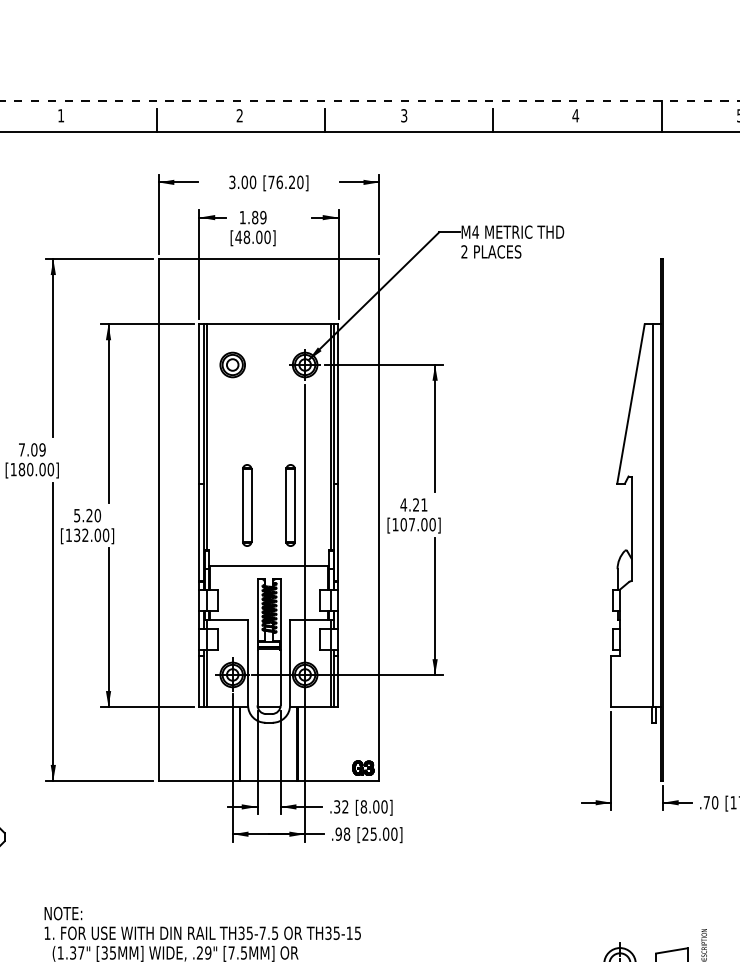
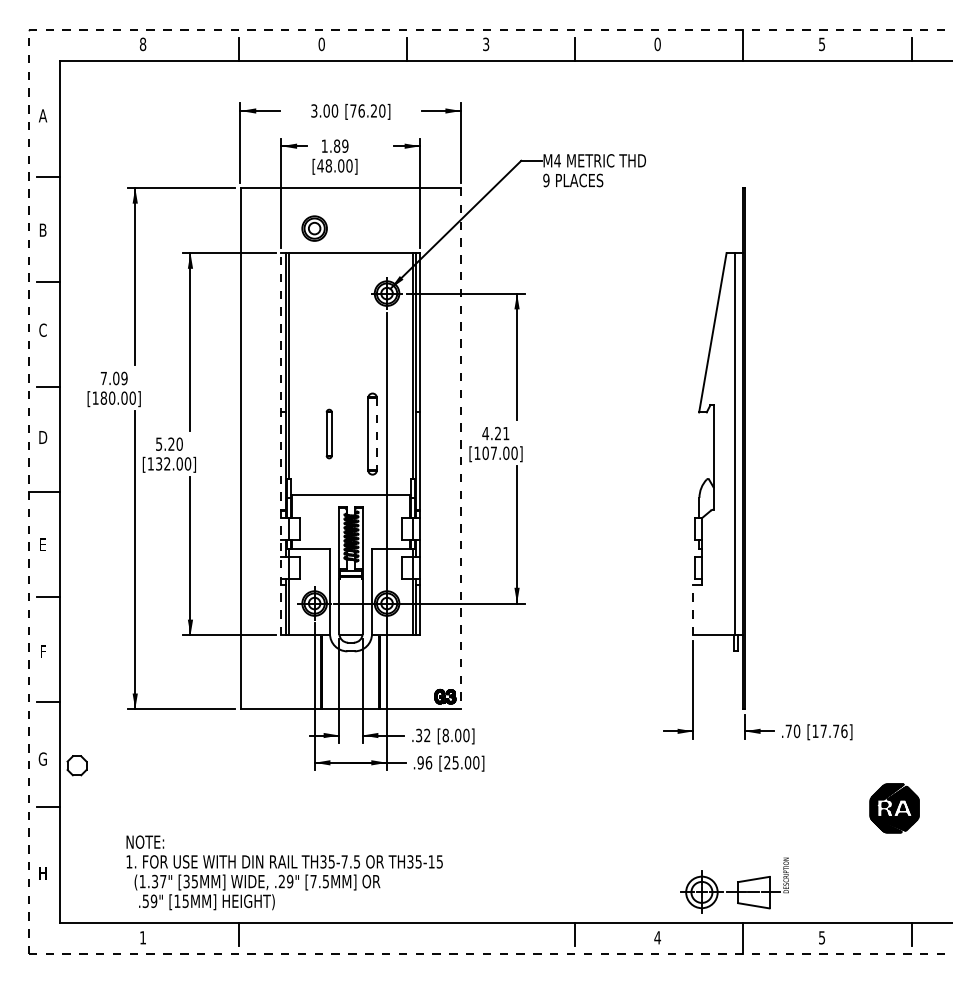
text: (60, 115) -> (142, 44), 1 -> 8
text: (239, 115) -> (321, 44), 2 -> 0
text: (575, 115) -> (657, 44), 4 -> 0
text: (464, 251) -> (546, 180), 2 -> 9
part: (232, 364) -> (314, 228), moved
part: (247, 504) -> (329, 433), size x0.6
line: (294, 505) -> (376, 434), solid -> dashed
line: (199, 514) -> (281, 443), solid -> dashed
line: (379, 519) -> (461, 448), solid -> dashed
line: (611, 680) -> (693, 609), solid -> dashed
text: (346, 833) -> (428, 762), .98 -> .96

